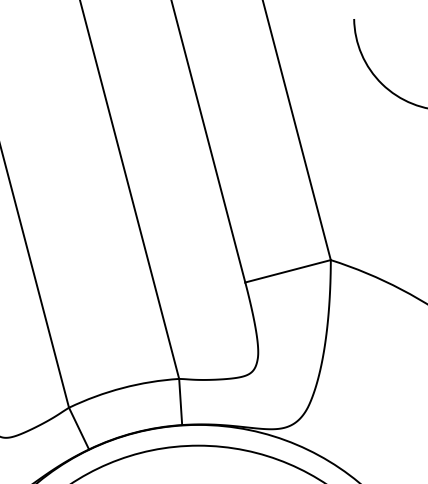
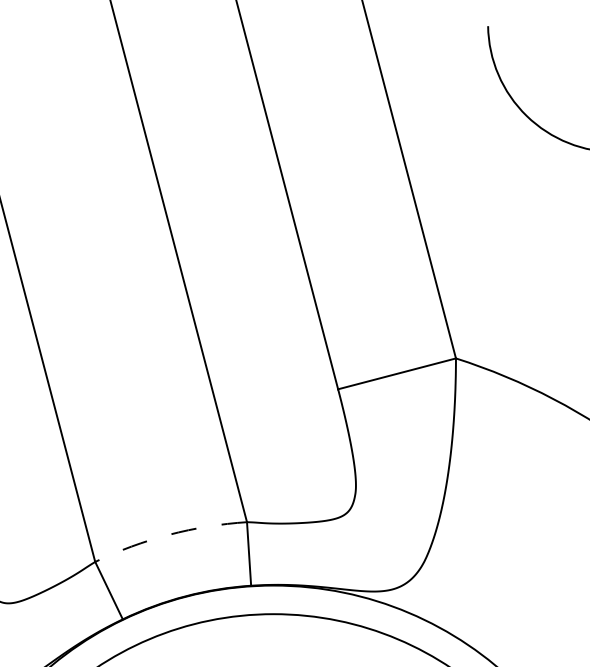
arc: (122, 388) -> (168, 535), solid -> dashed

